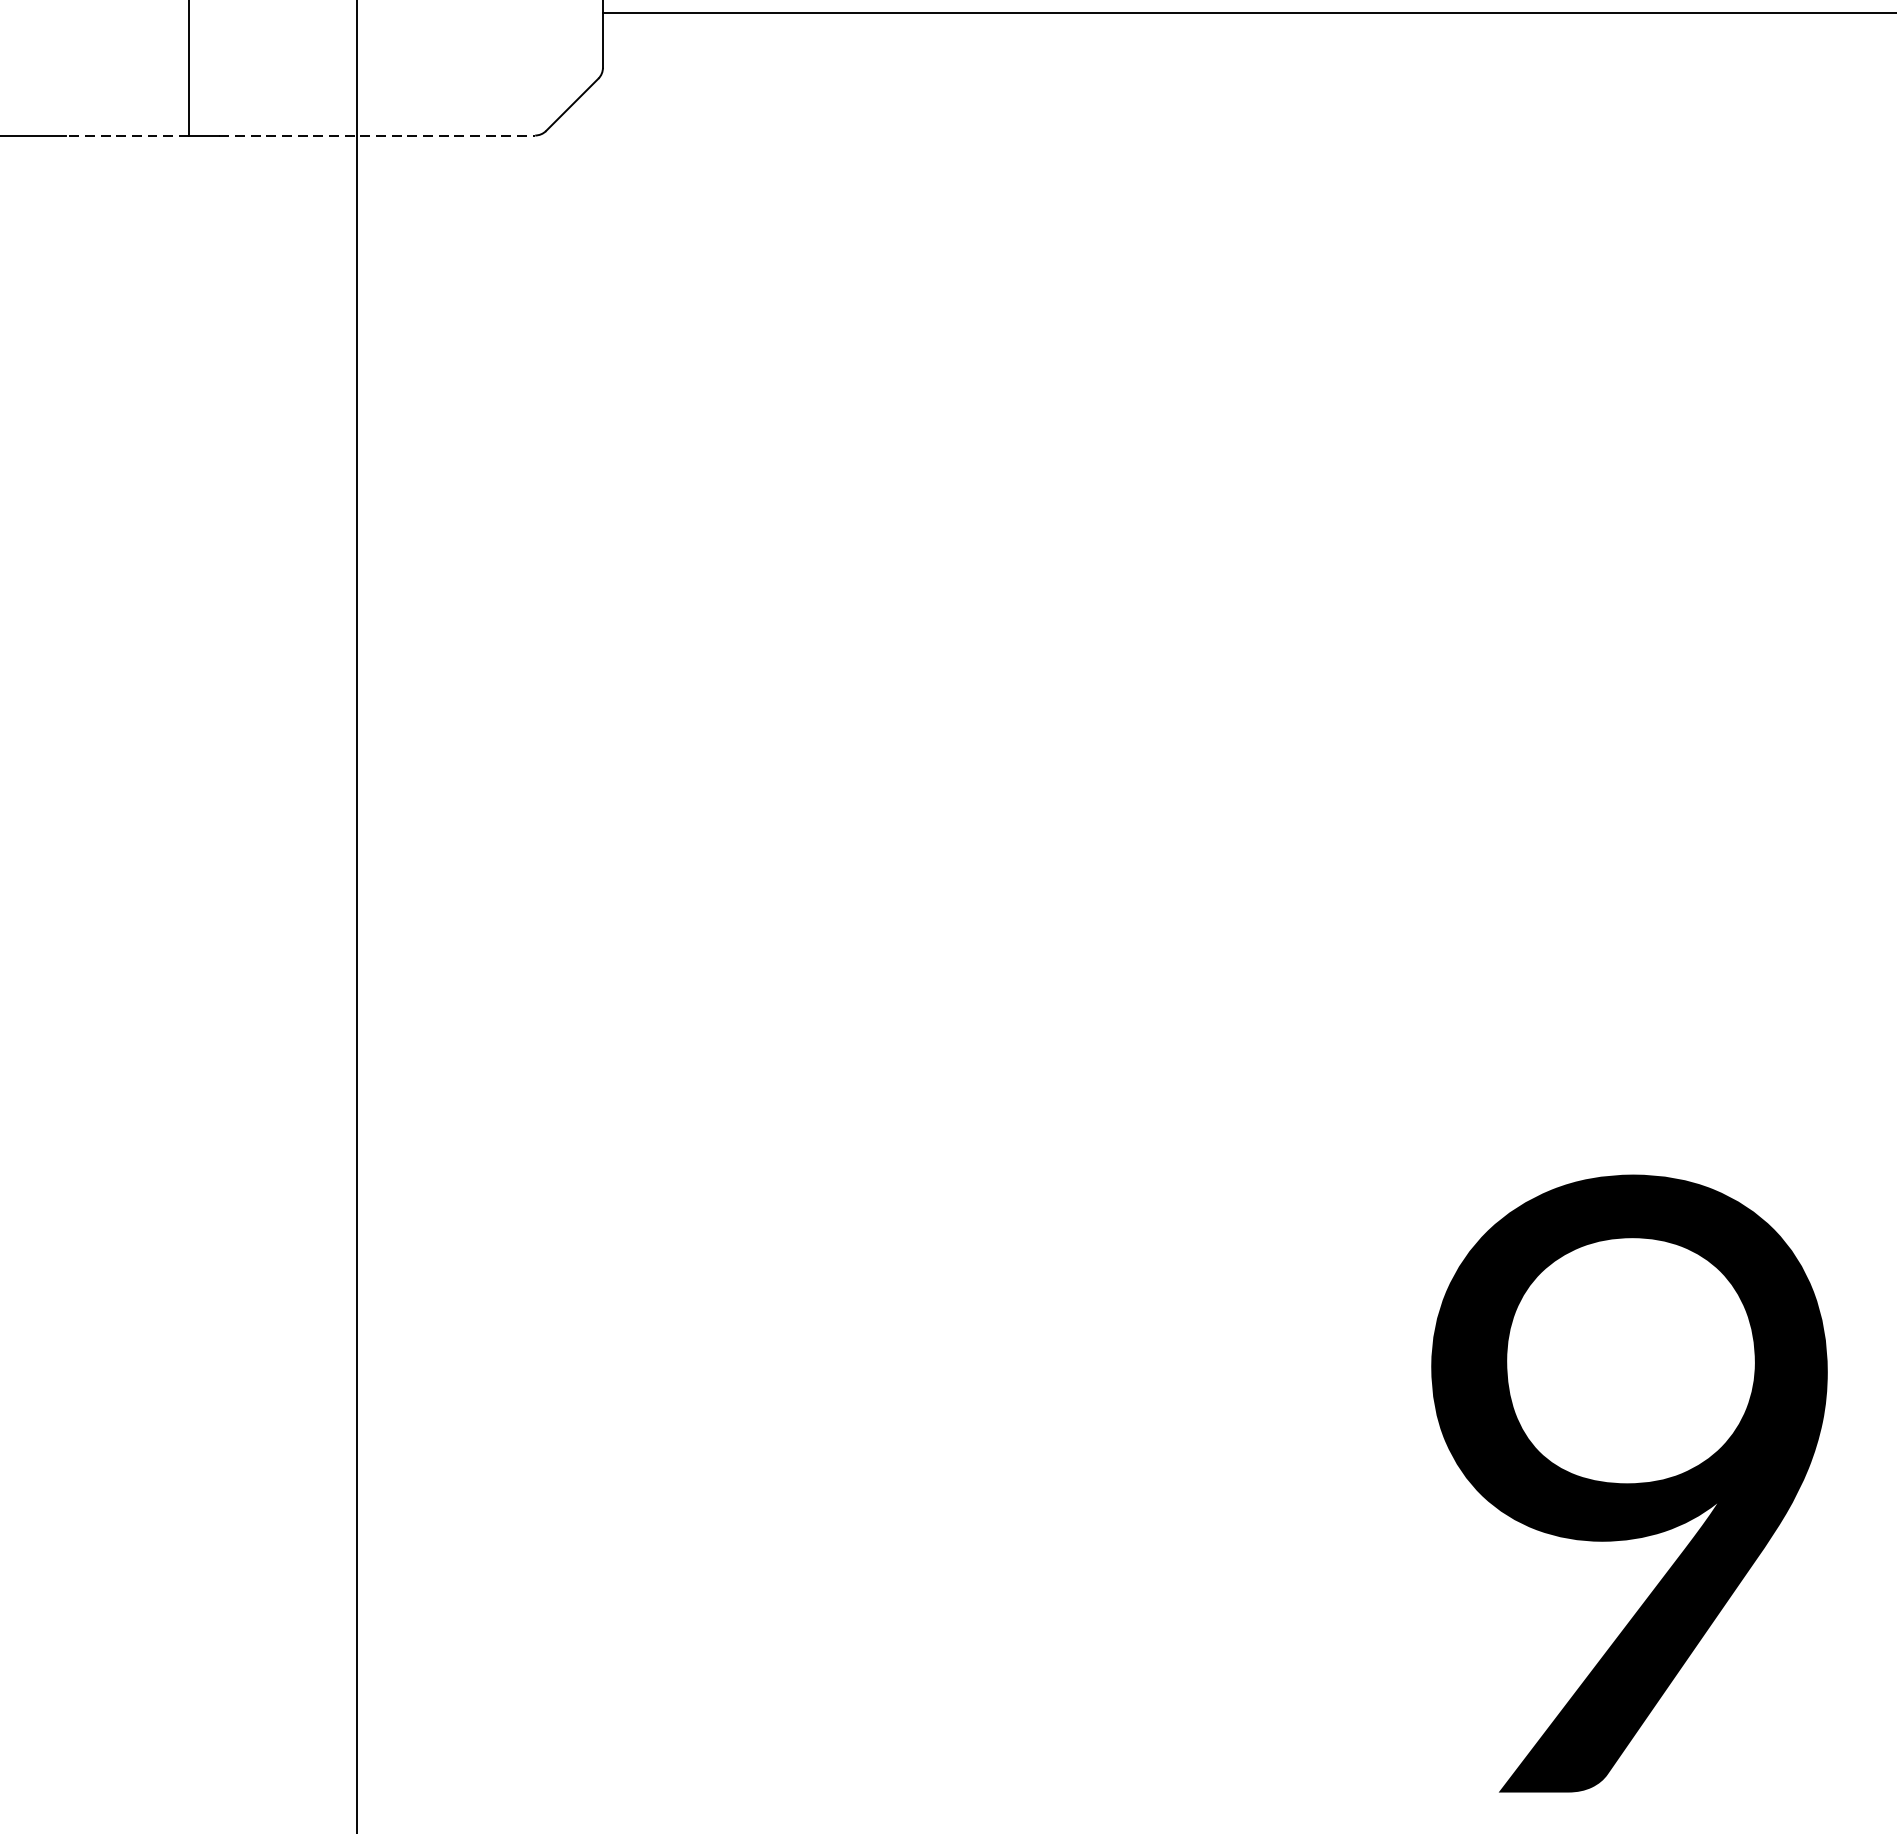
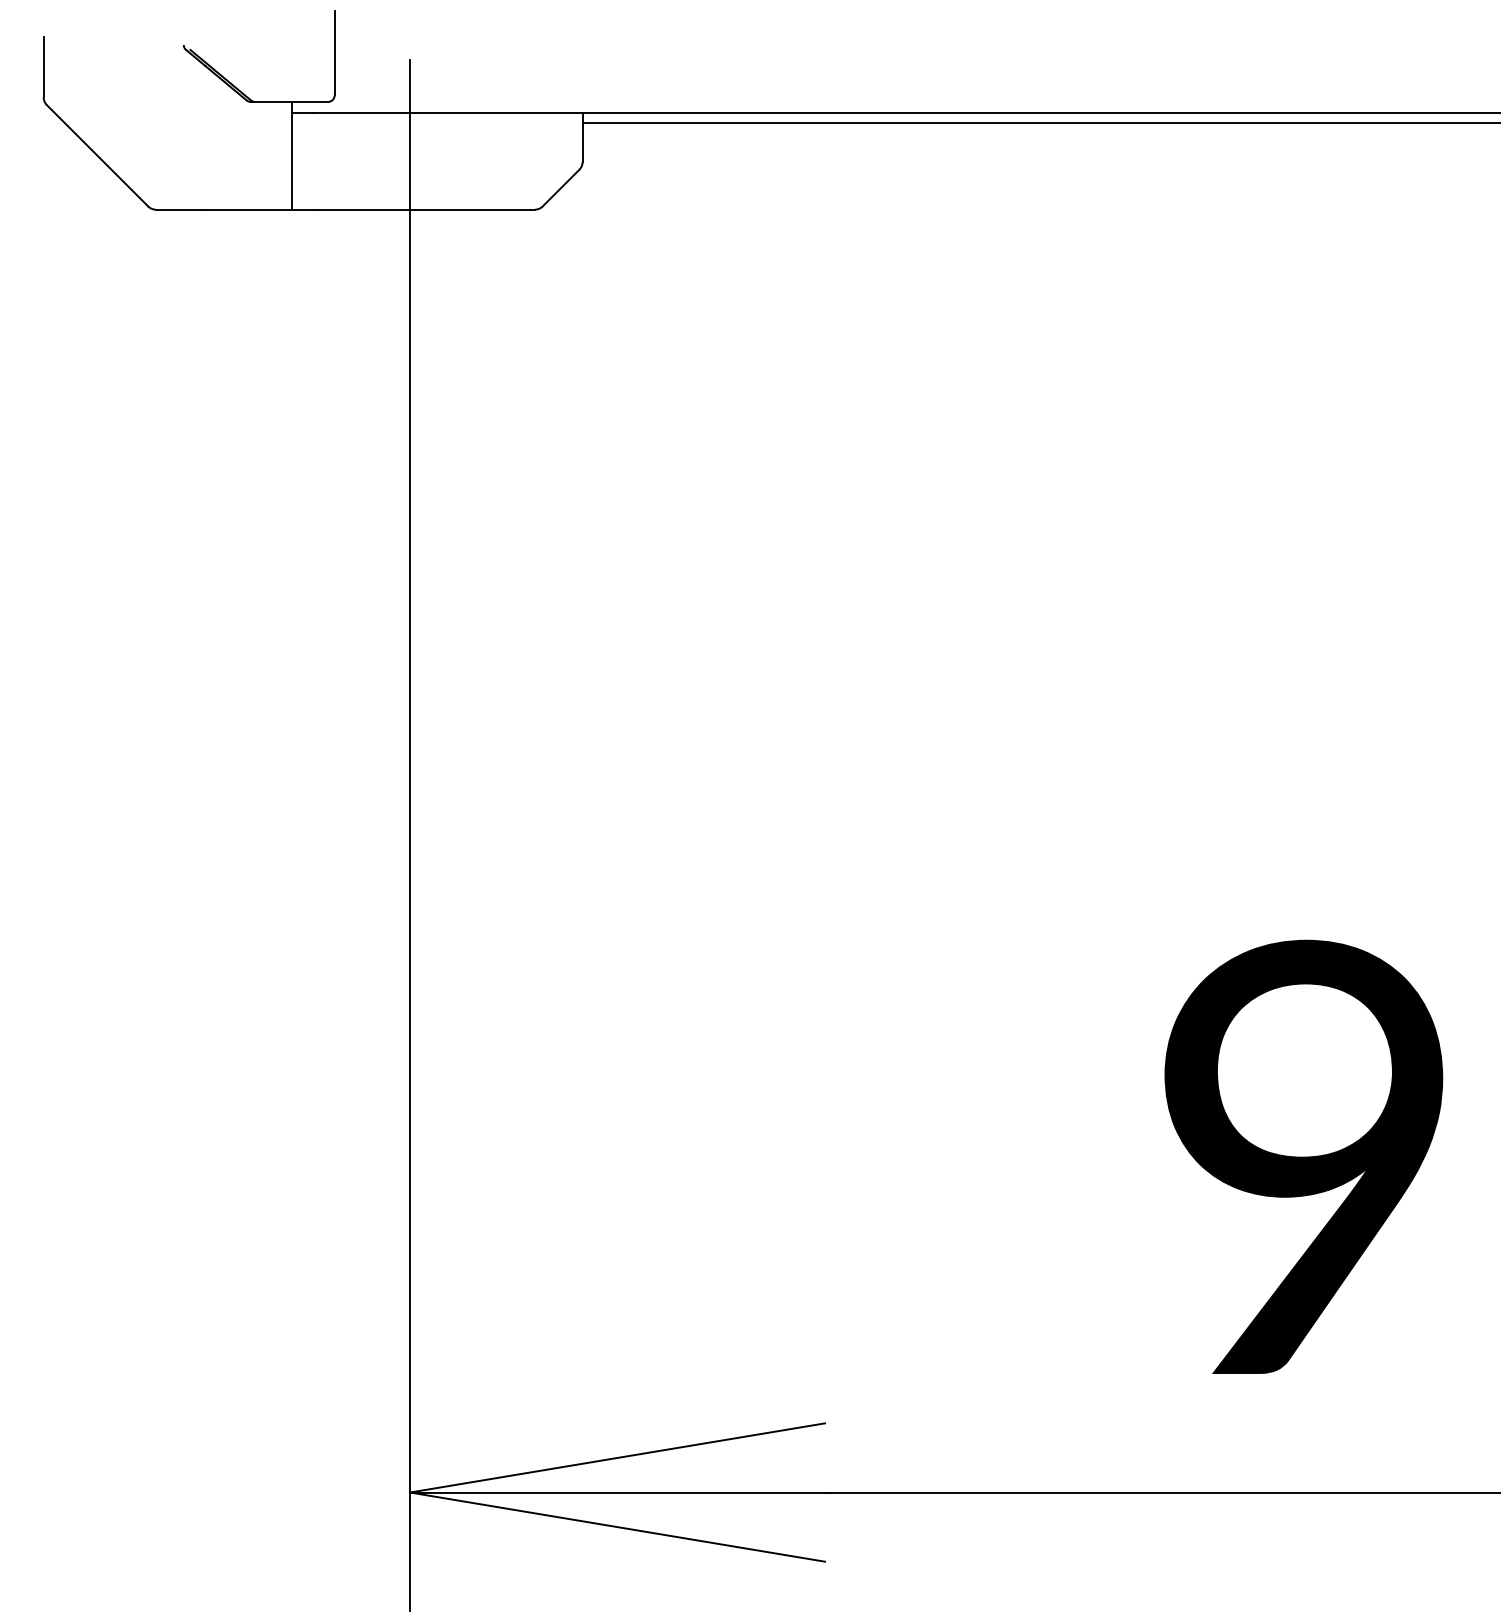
line: (126, 135) -> (247, 209), dashed -> solid
line: (377, 135) -> (424, 209), dashed -> solid

